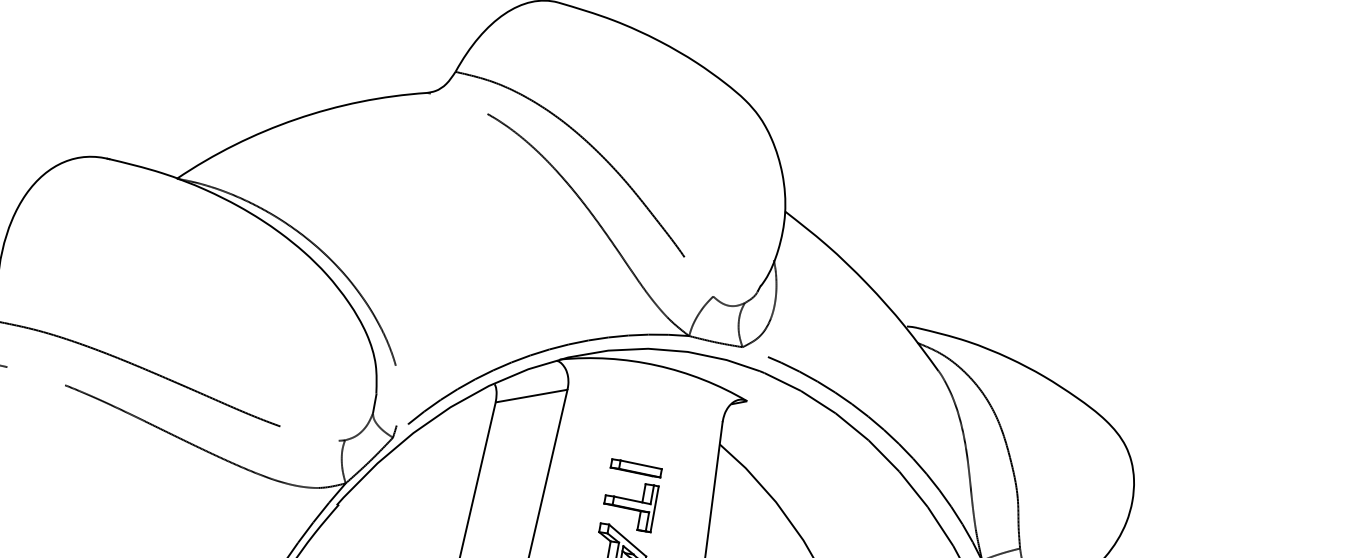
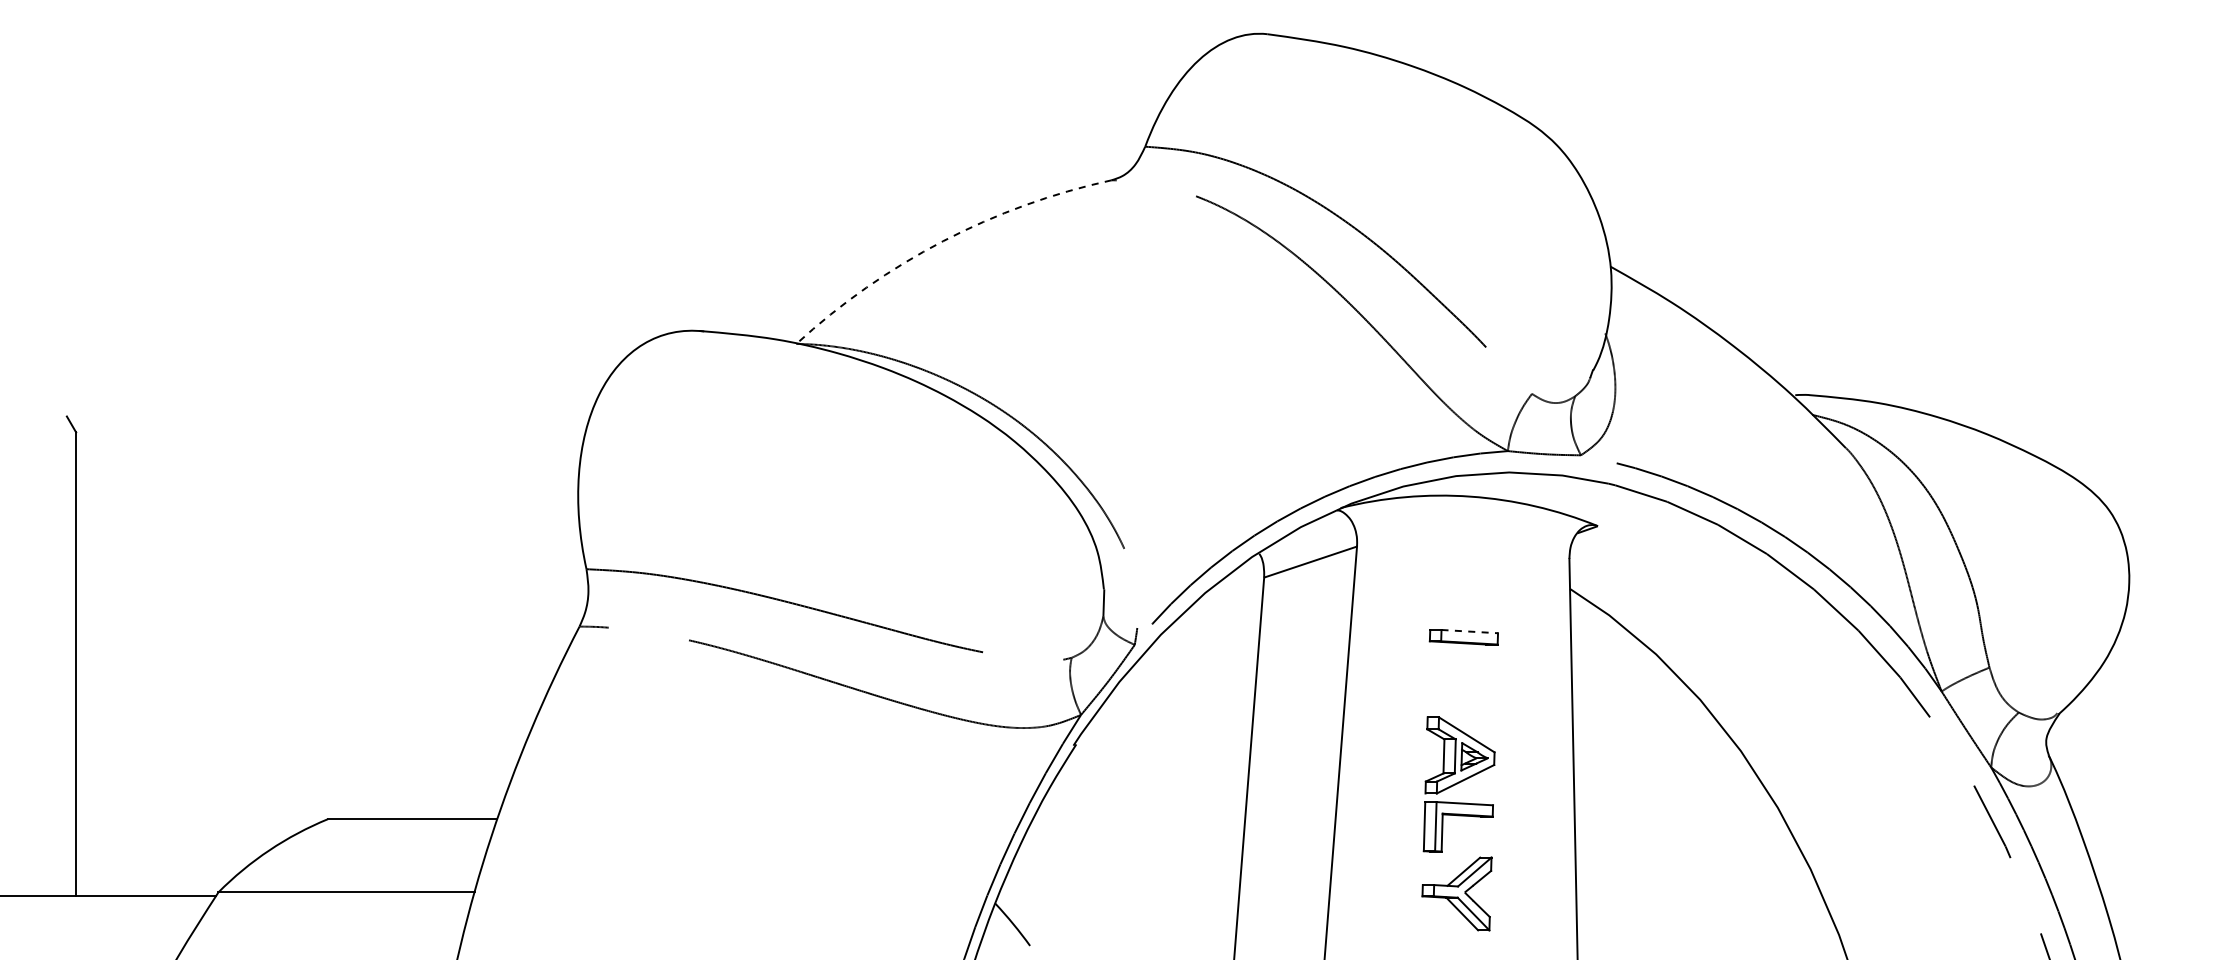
arc: (296, 119) -> (943, 241), solid -> dashed
line: (641, 464) -> (1470, 631), solid -> dashed
part: (629, 505) -> (1462, 687), removed

